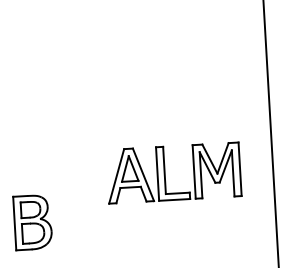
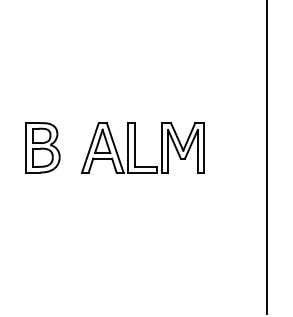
part: (165, 173) -> (135, 147), moved
part: (32, 222) -> (42, 147), moved

